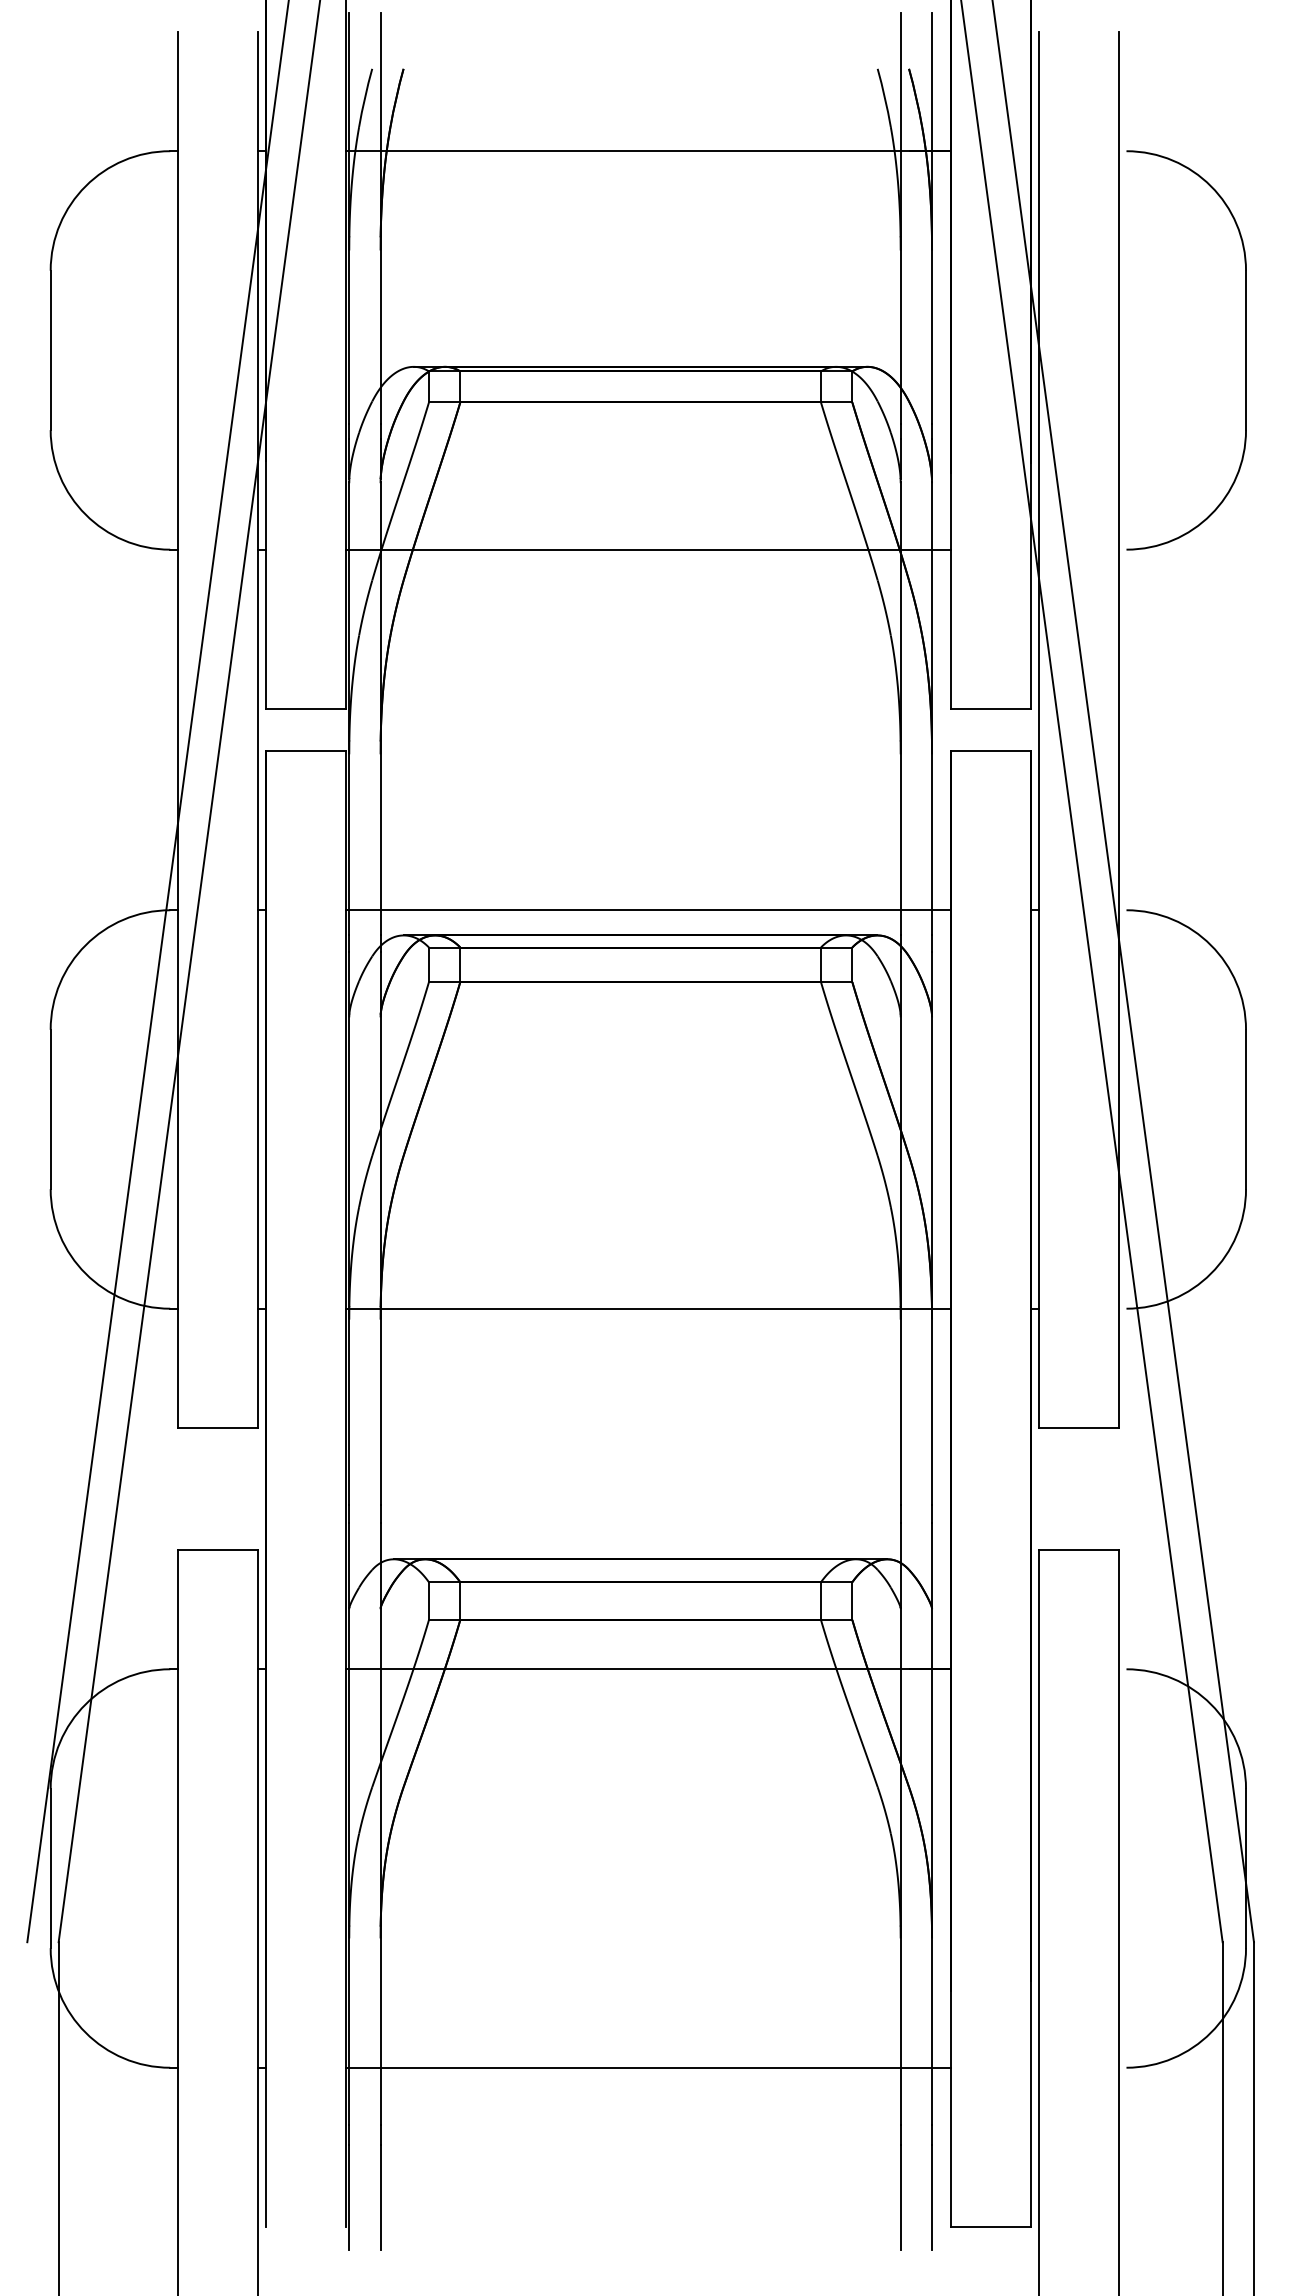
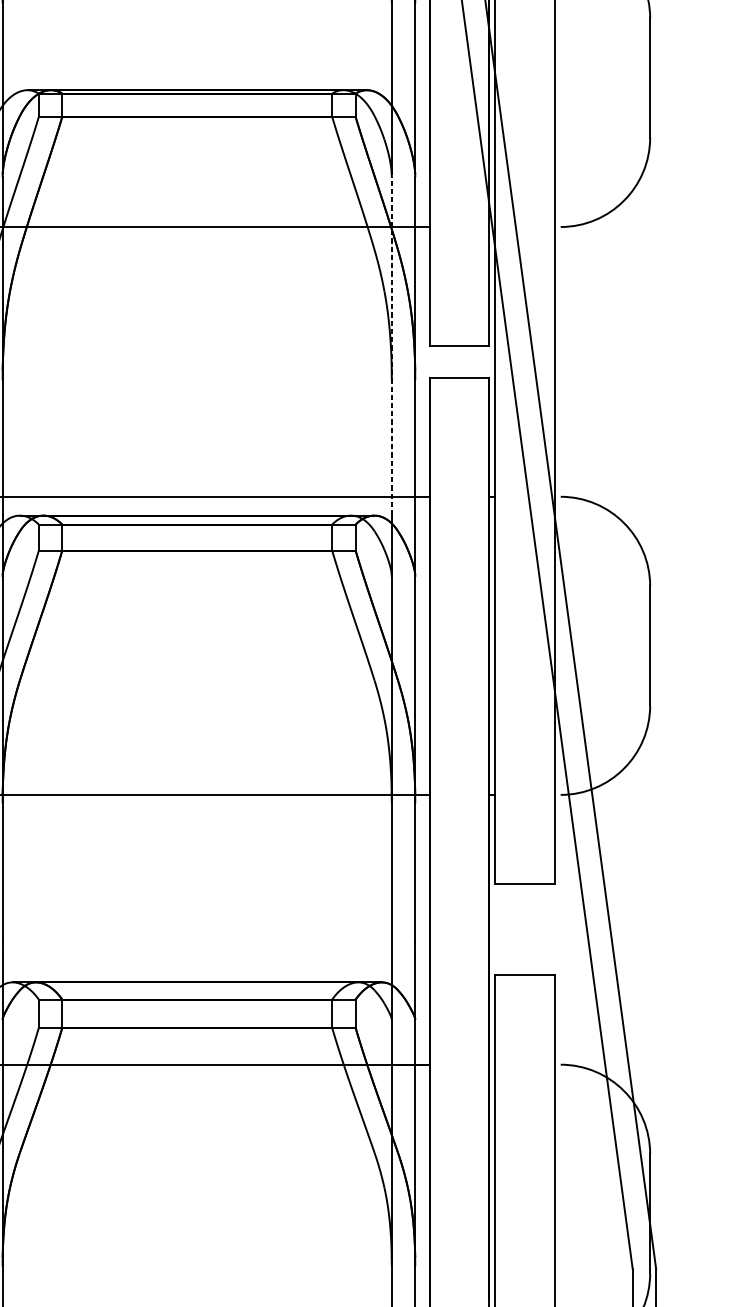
line: (900, 708) -> (391, 345), solid -> dashed

